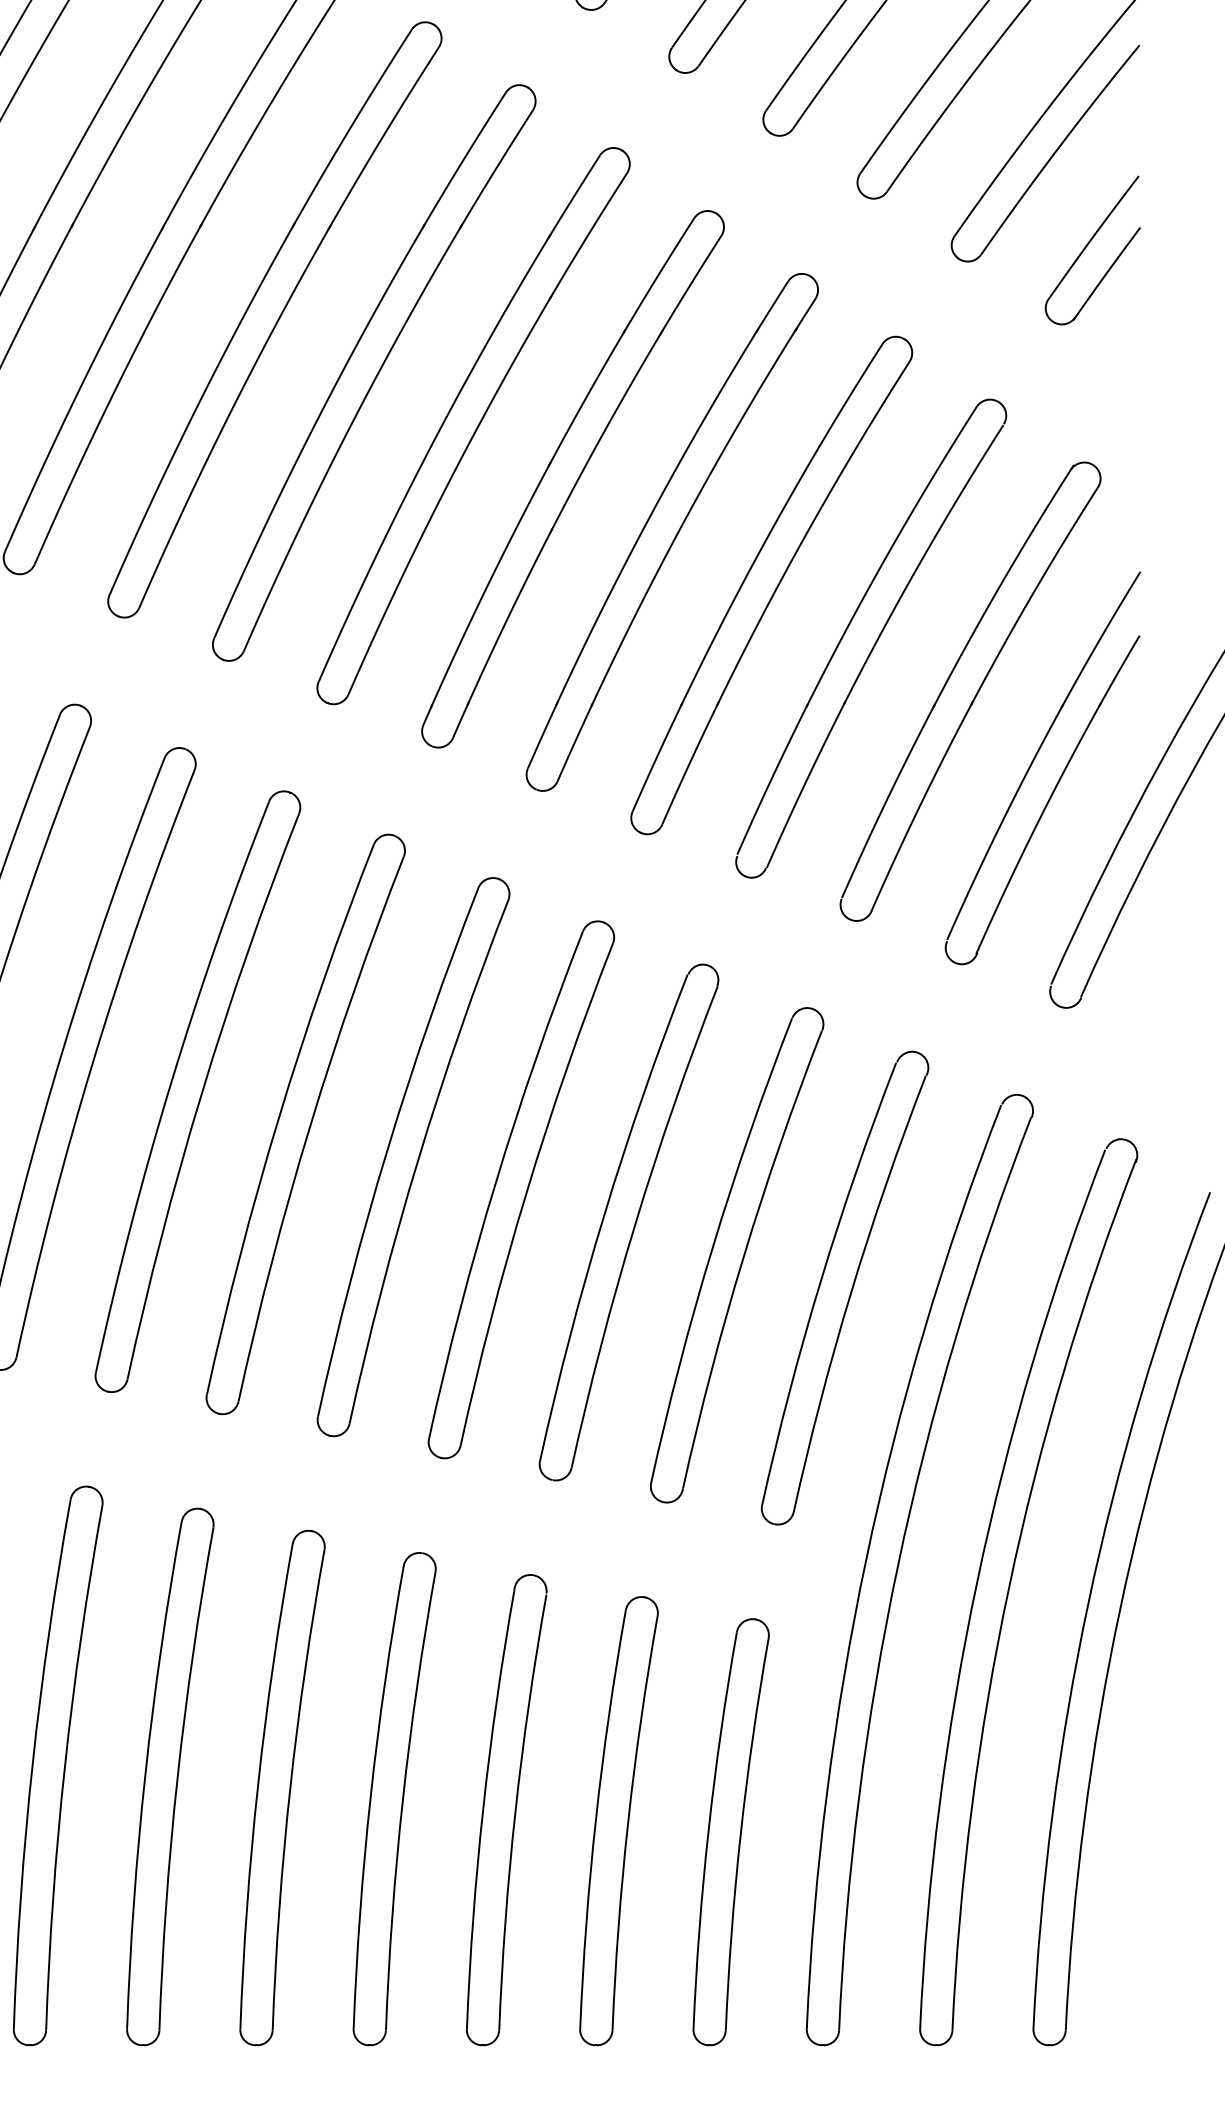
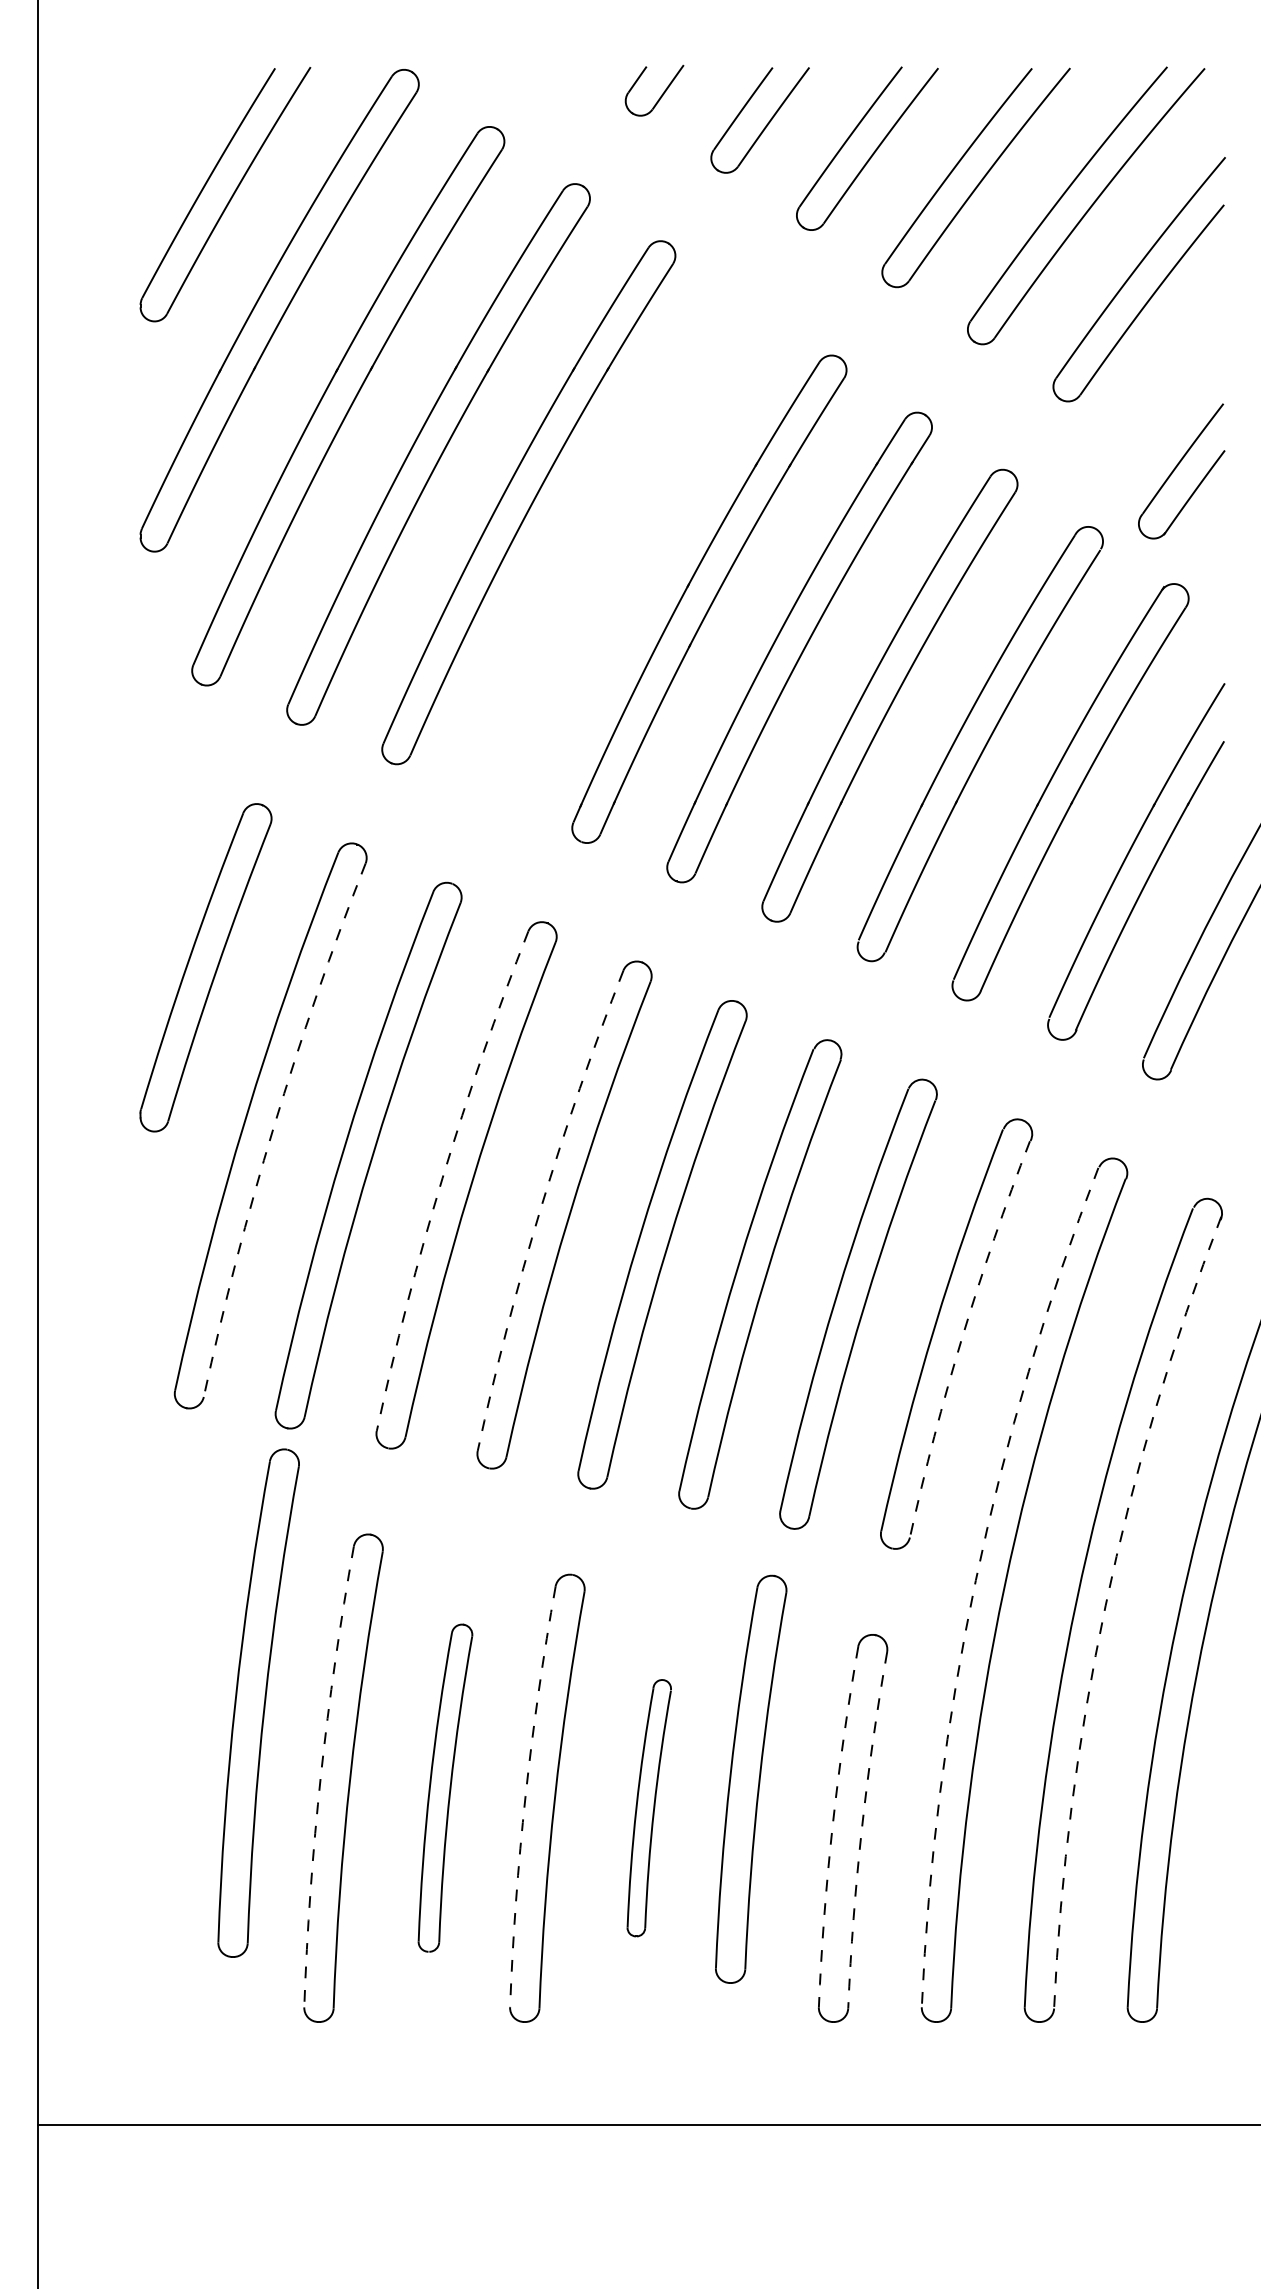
part: (1092, 250) -> (1181, 471), moved
part: (472, 425) -> (618, 550), removed
arc: (93, 1059) -> (273, 1126), solid -> dashed
arc: (279, 1116) -> (442, 1178), solid -> dashed
arc: (388, 1148) -> (541, 1207), solid -> dashed
arc: (851, 1291) -> (962, 1337), solid -> dashed
arc: (865, 1559) -> (975, 1580), solid -> dashed
arc: (1009, 1586) -> (1105, 1605), solid -> dashed
part: (58, 1765) -> (258, 1702), moved
arc: (144, 1775) -> (320, 1776), solid -> dashed
part: (282, 1787) -> (445, 1787), size x0.7
arc: (370, 1797) -> (525, 1796), solid -> dashed
part: (507, 1809) -> (649, 1807), size x0.6
part: (619, 1820) -> (751, 1778), moved
arc: (708, 1830) -> (832, 1826), solid -> dashed
arc: (740, 1833) -> (861, 1829), solid -> dashed

